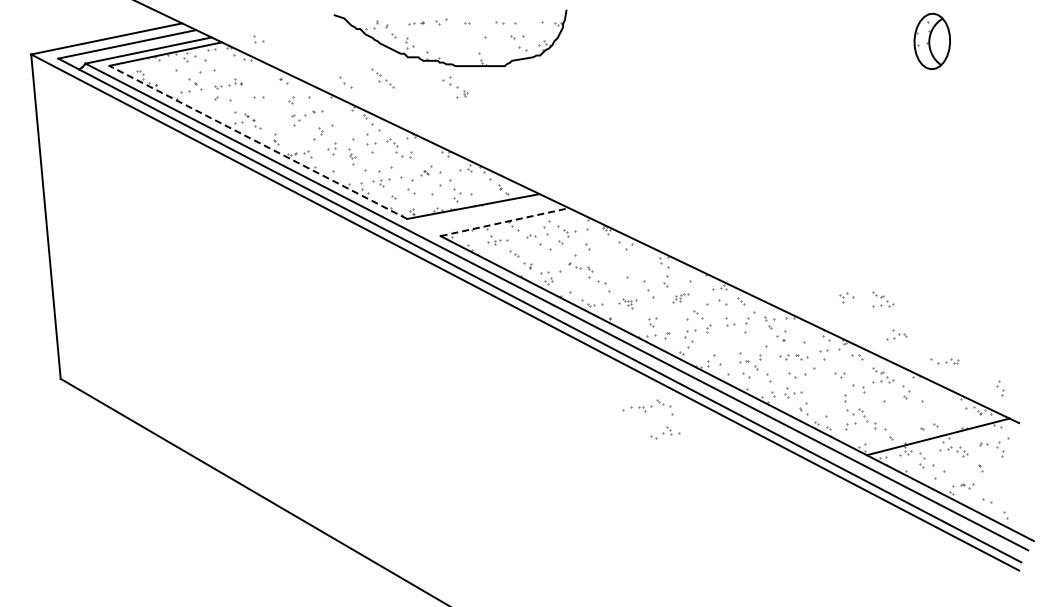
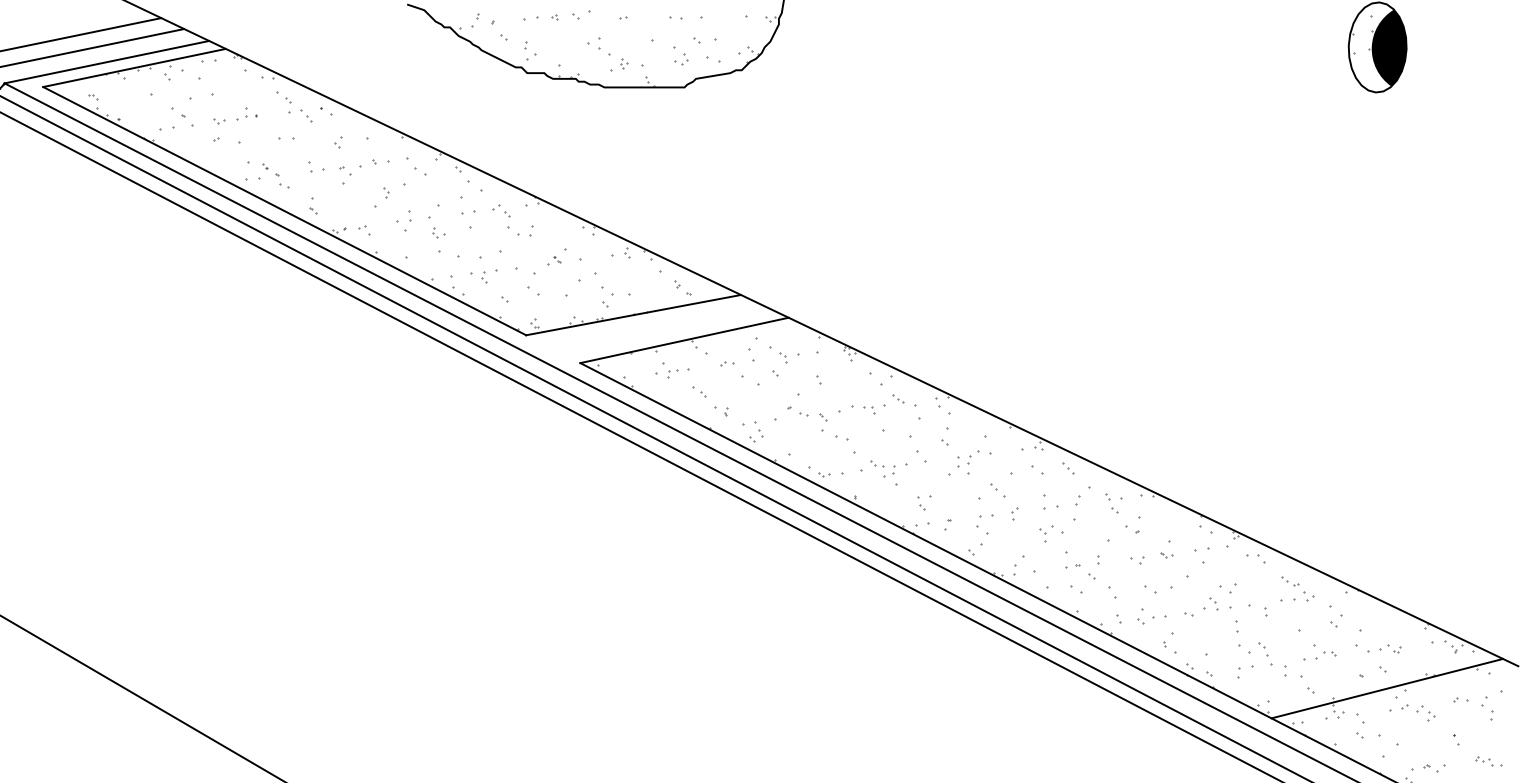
part: (416, 22) -> (541, 16), size x1.43
part: (258, 39) -> (315, 167), moved
fill: (939, 41) -> (1389, 47), added
part: (502, 46) -> (680, 55), added
part: (382, 78) -> (294, 107), moved
part: (345, 82) -> (416, 167), moved
part: (455, 87) -> (607, 53), moved
line: (257, 142) -> (283, 211), dashed -> solid
part: (351, 156) -> (435, 233), size x1.43
line: (504, 222) -> (683, 340), dashed -> solid
part: (680, 297) -> (969, 462), size x1.67
part: (846, 297) -> (1050, 533), moved
part: (883, 299) -> (1298, 465), removed
part: (627, 303) -> (883, 472), size x1.67
part: (896, 334) -> (1319, 652), moved
part: (802, 351) -> (1167, 550), size x0.62
part: (944, 361) -> (1377, 649), moved
part: (1000, 388) -> (1488, 610), removed
part: (647, 407) -> (878, 407), moved
part: (665, 432) -> (1207, 606), moved
part: (1000, 481) -> (1488, 760), added

